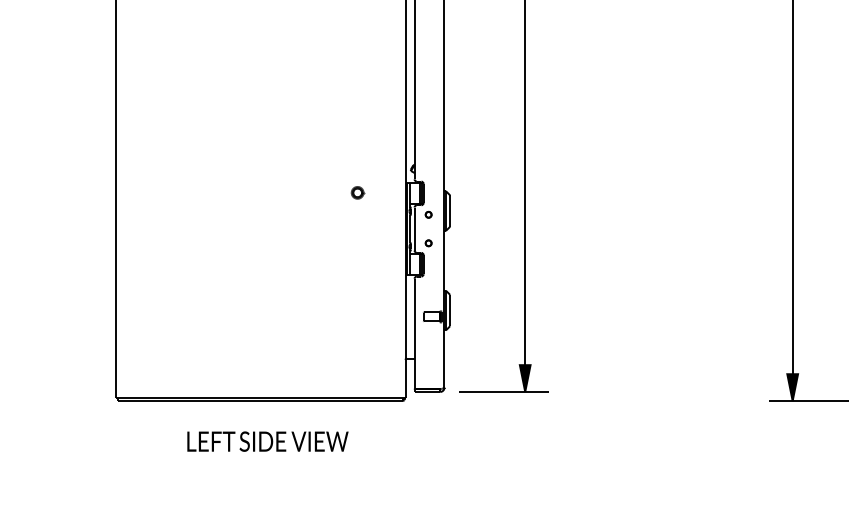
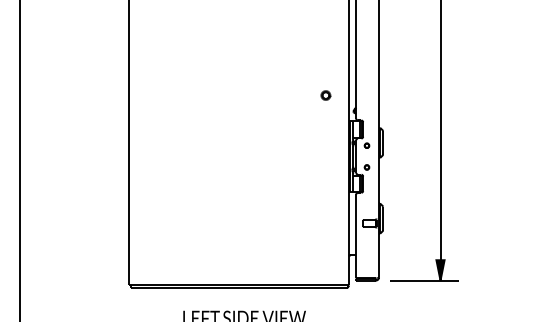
part: (357, 192) -> (325, 95), moved

